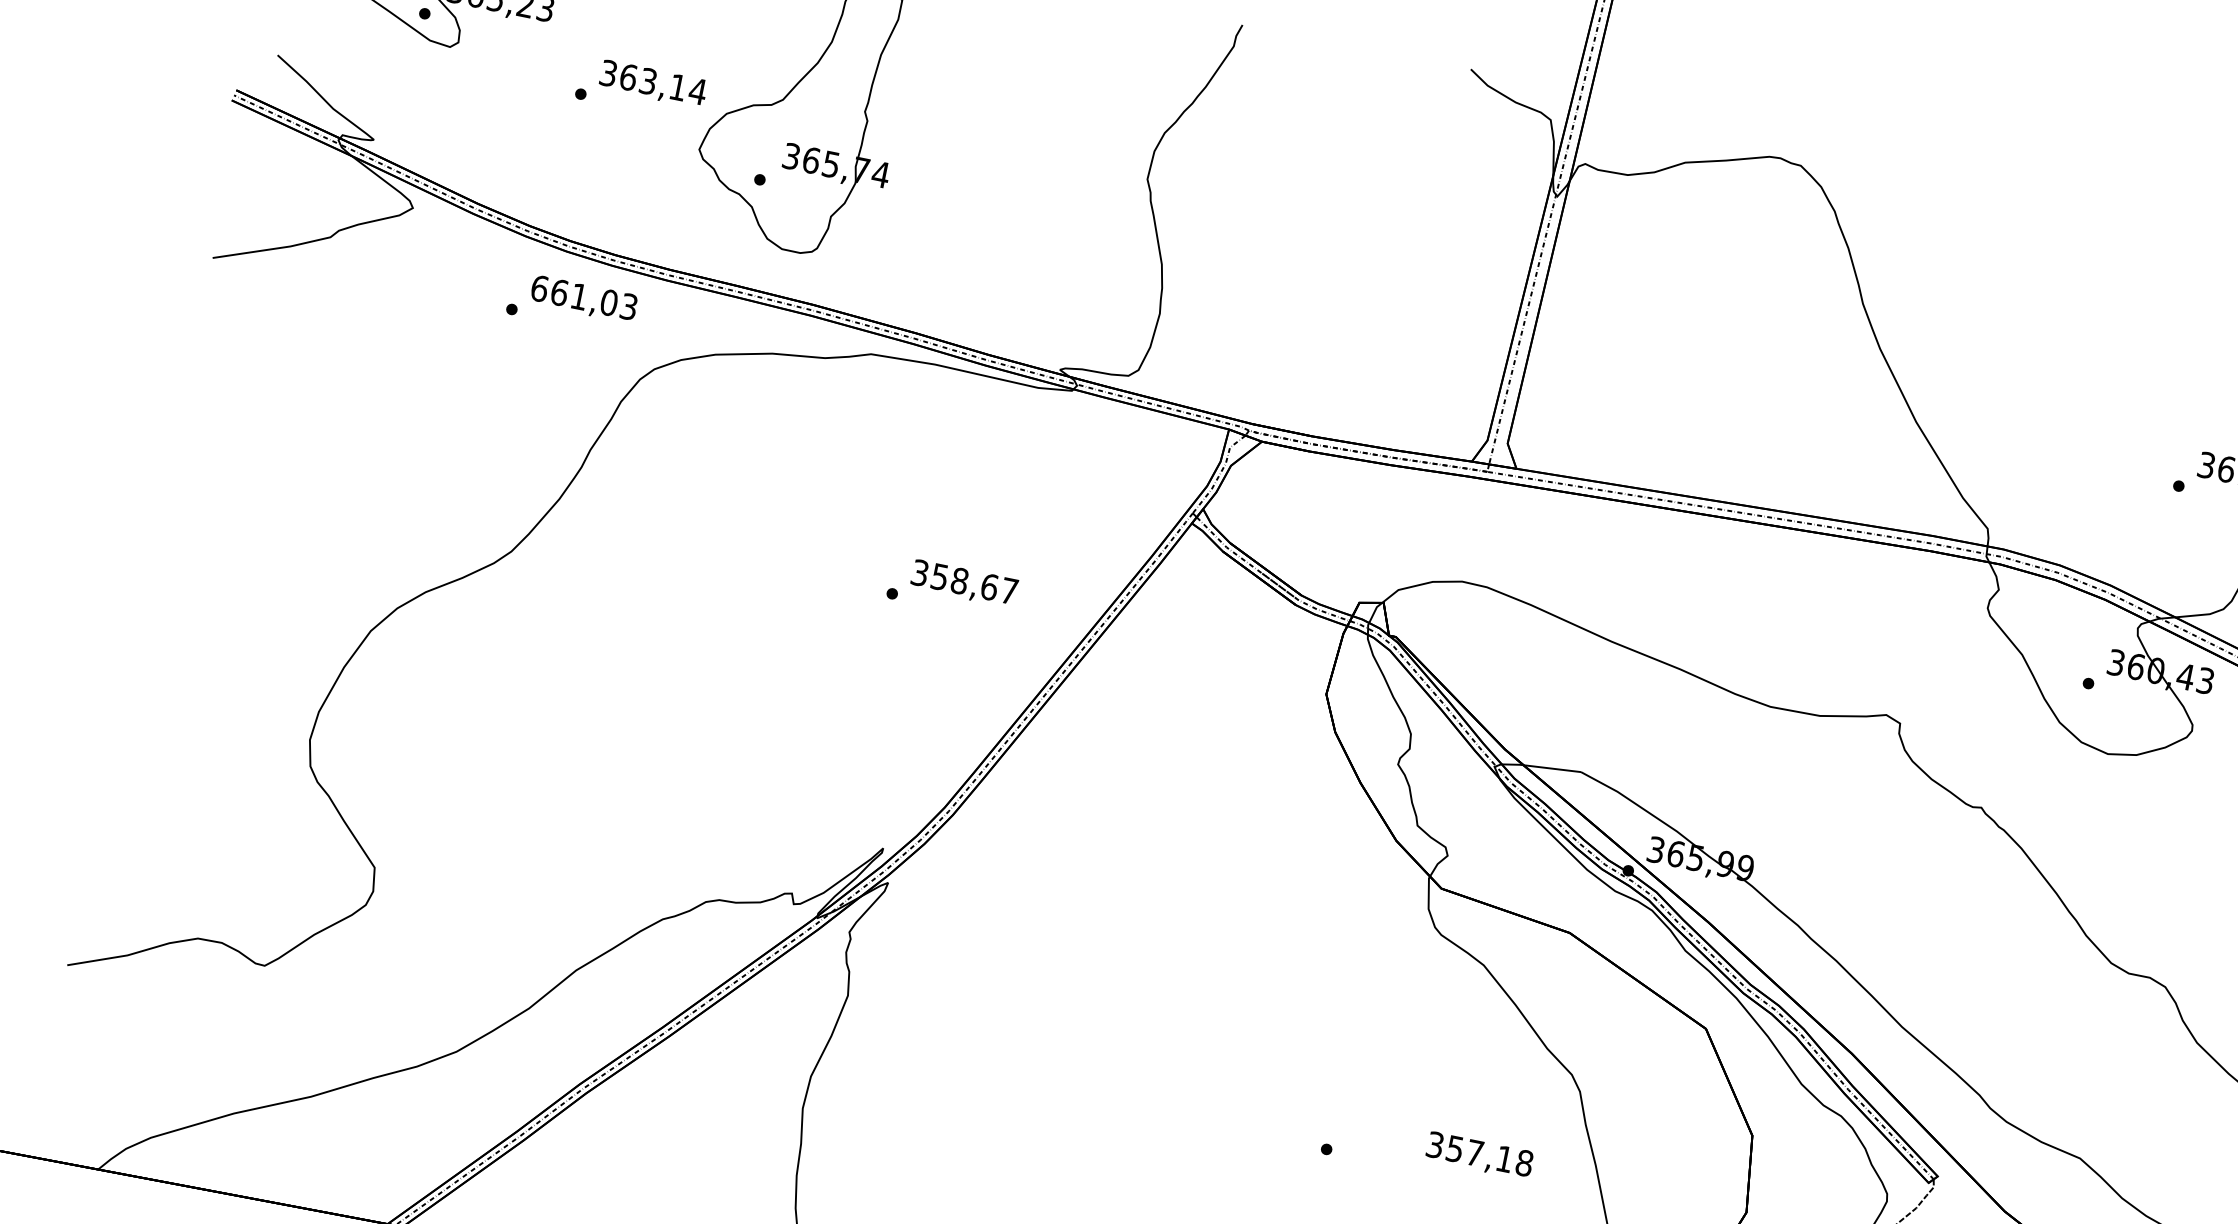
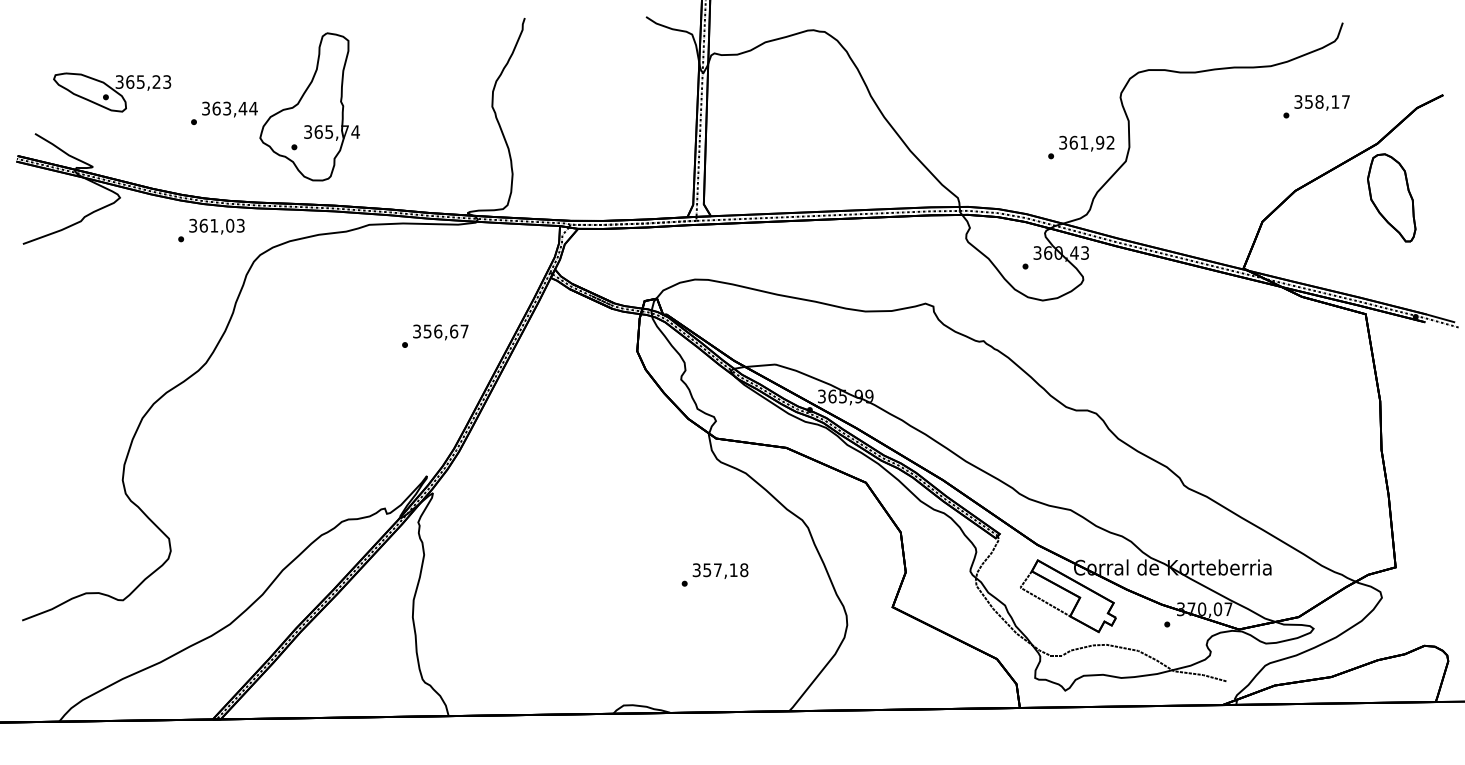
text: (677, 87) -> (242, 108), 363,14 -> 363,44
text: (540, 288) -> (193, 225), 661,03 -> 361,03
text: (960, 581) -> (438, 331), 358,67 -> 356,67
text: (1479, 1154) -> (720, 570), moved

